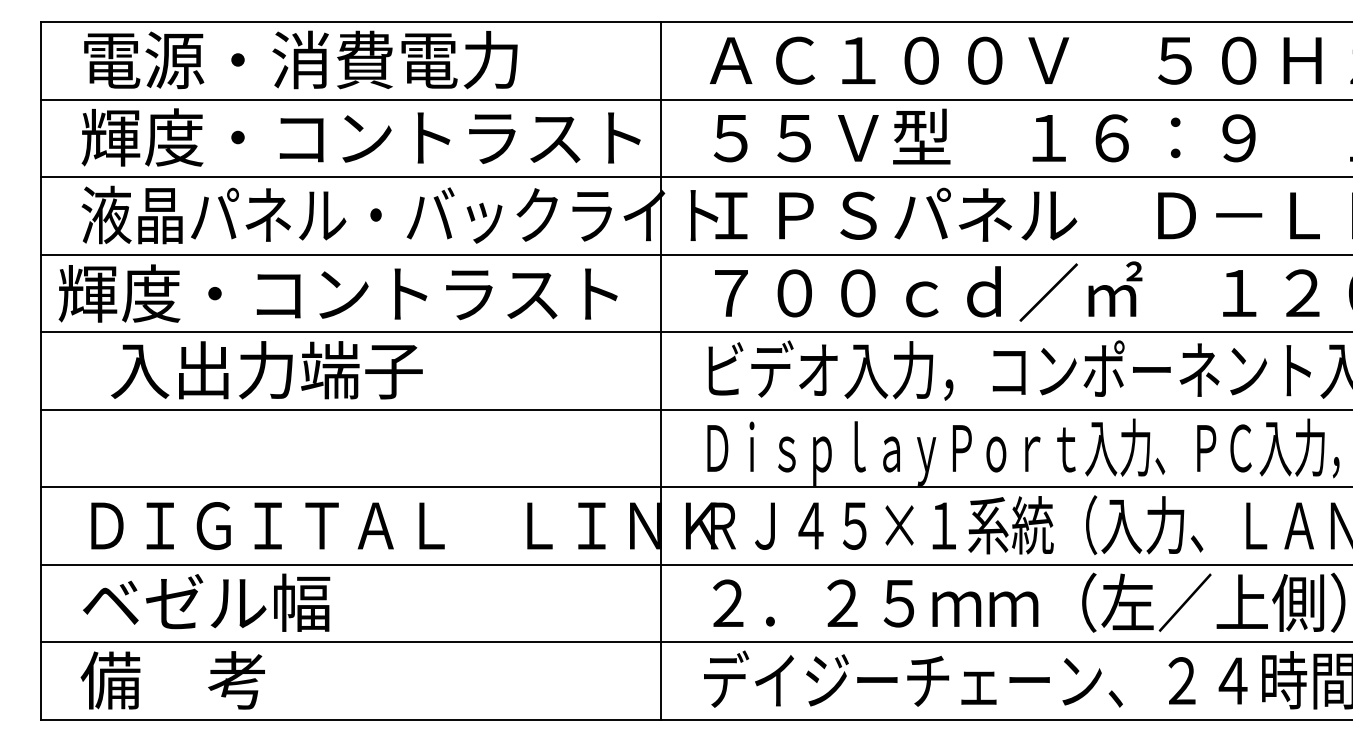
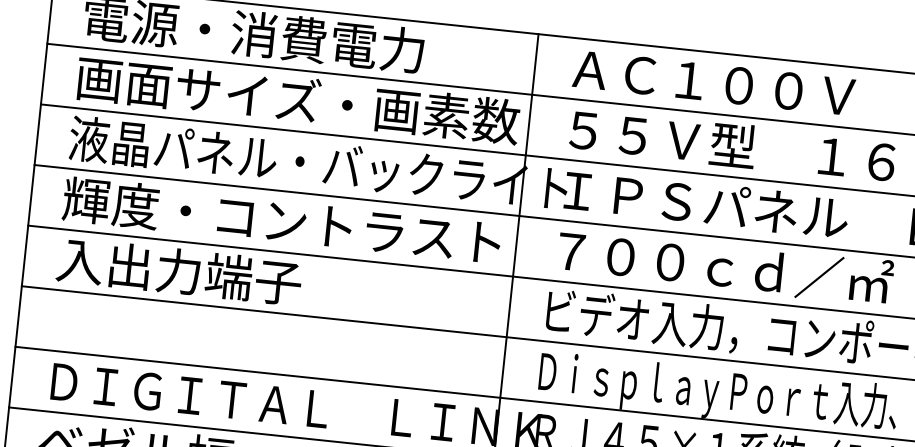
text: (364, 137) -> (297, 100), 輝度・コントラスト -> 画面サイズ・画素数
text: (337, 293) -> (281, 220), moved
text: (266, 370) -> (178, 271), moved

